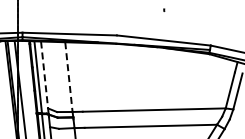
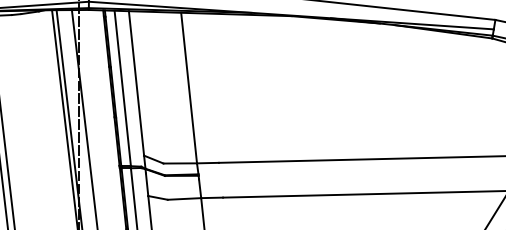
line: (44, 74) -> (136, 82), dashed -> solid
line: (68, 77) -> (188, 88), dashed -> solid

